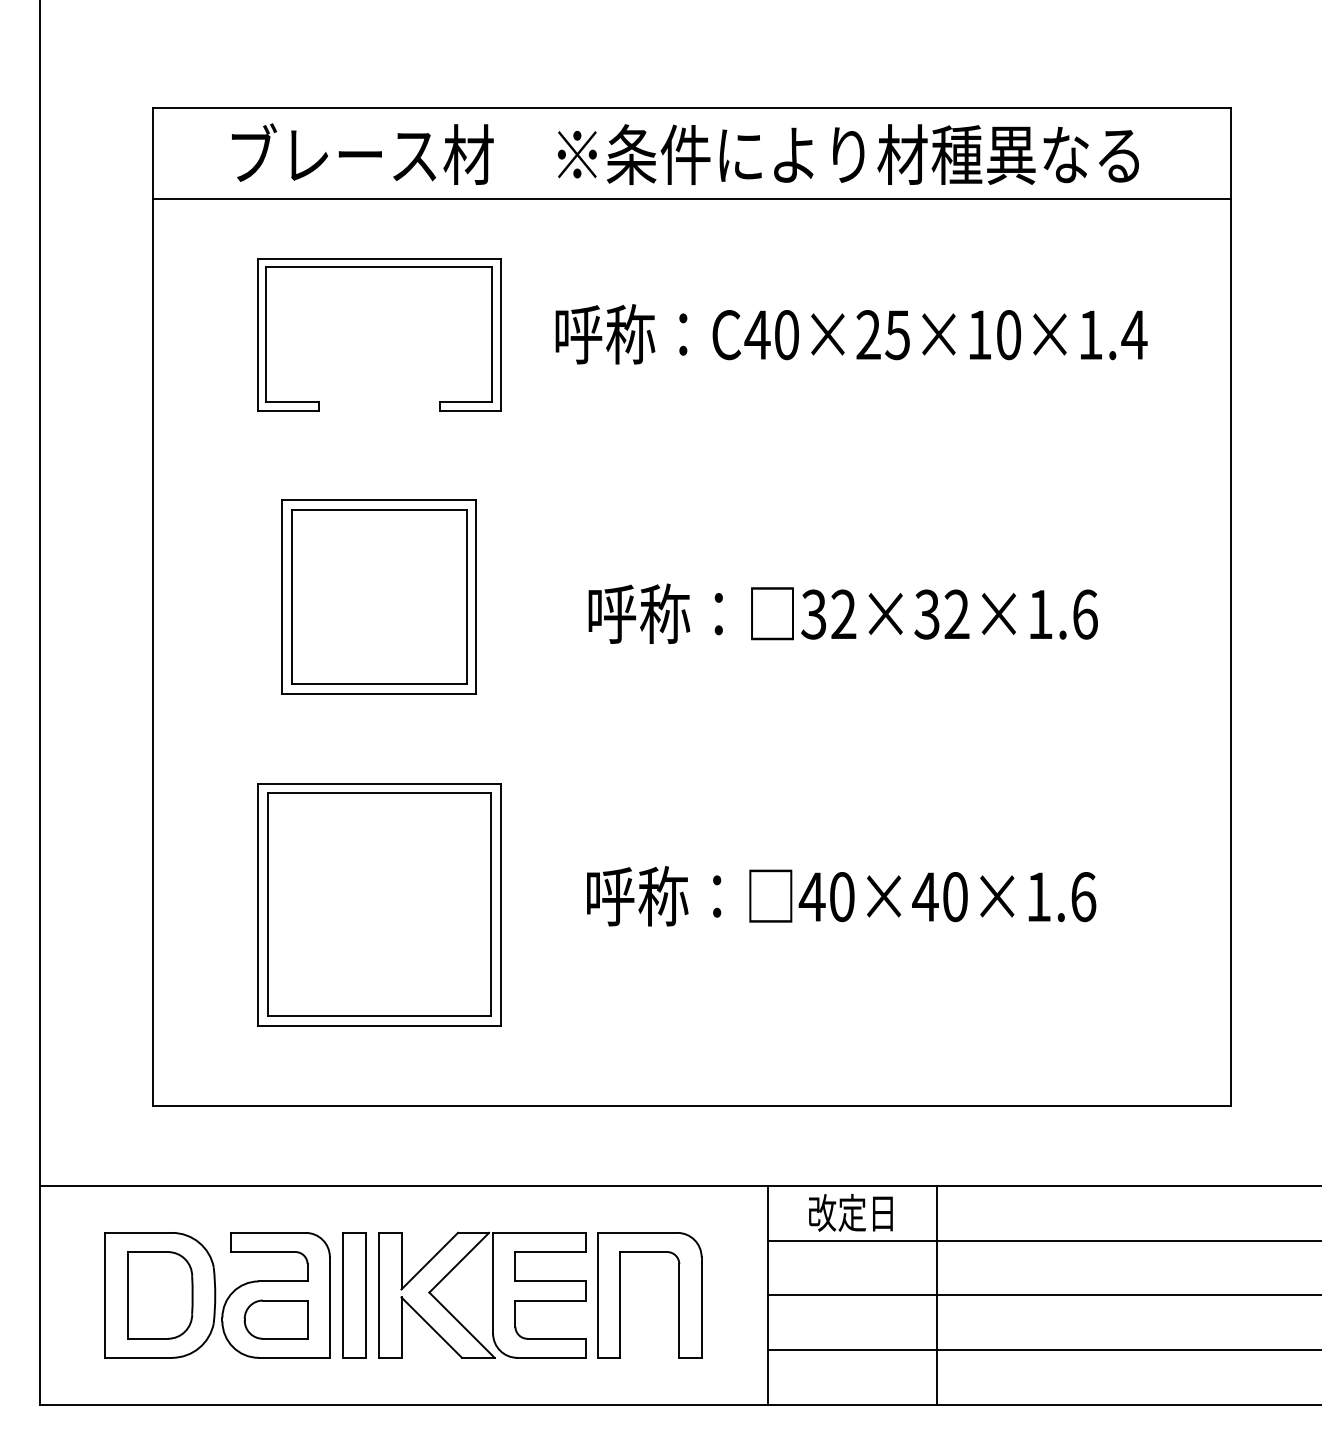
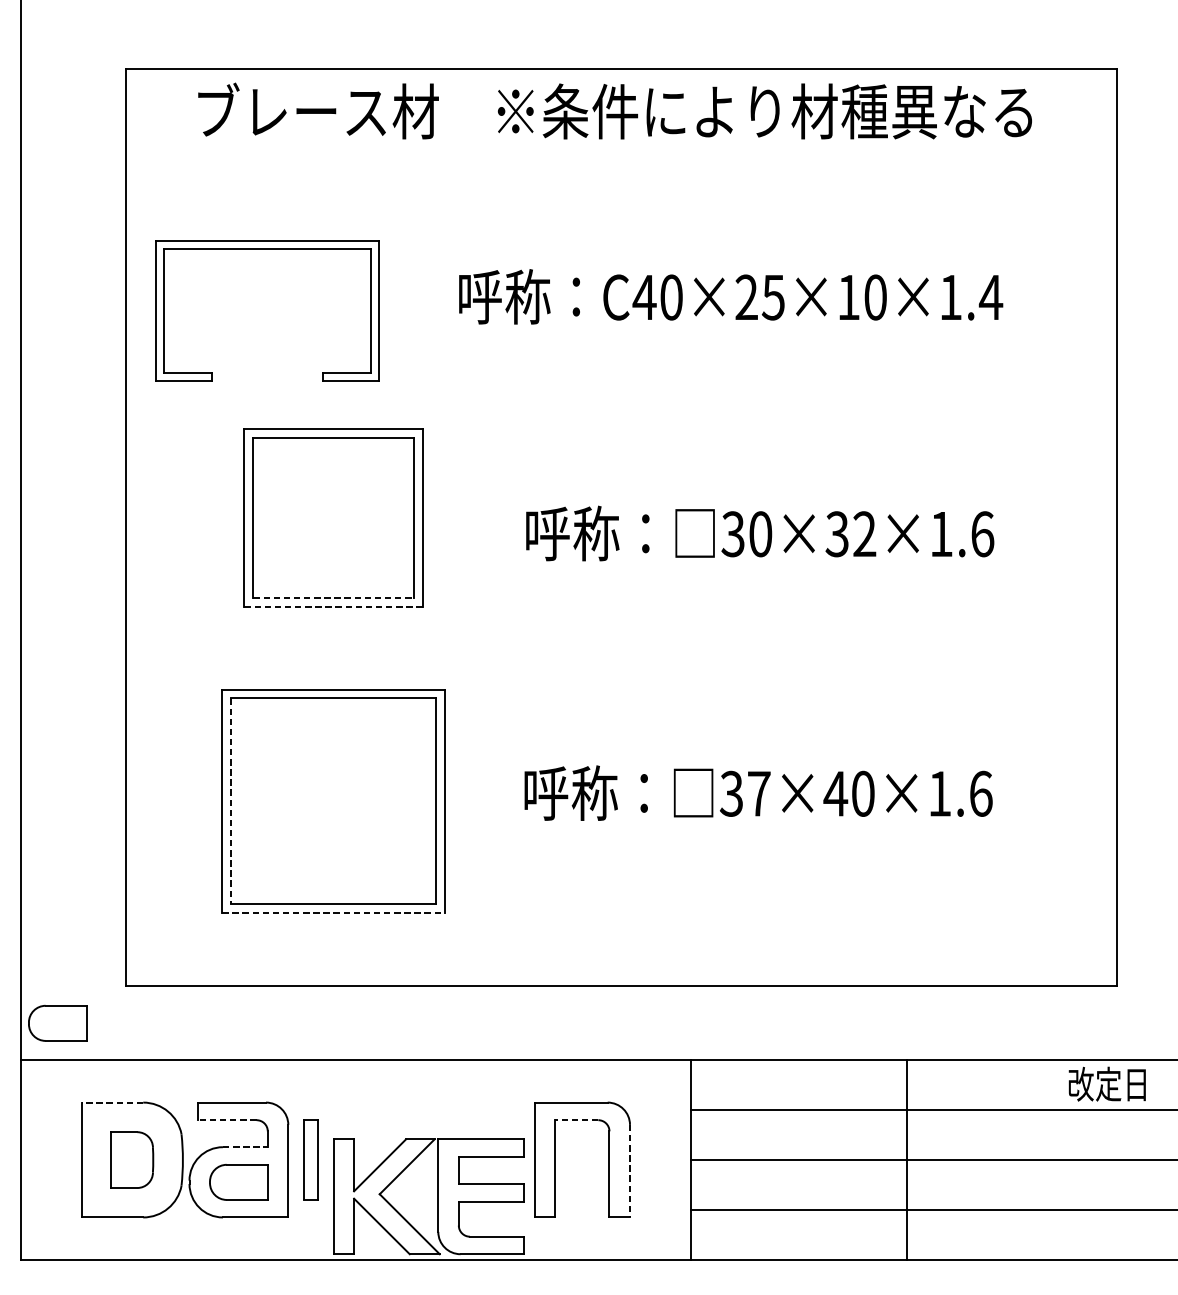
line: (691, 199) -> (620, 152), removed
part: (379, 267) -> (267, 249), moved
text: (851, 334) -> (730, 297), moved
text: (843, 614) -> (760, 534), 32×32×1.6 -> 30×32×1.6
line: (379, 684) -> (333, 598), solid -> dashed
line: (379, 694) -> (333, 607), solid -> dashed
text: (826, 897) -> (744, 794), 40×40×1.6 -> 37×40×1.6
line: (267, 904) -> (230, 800), solid -> dashed
line: (379, 1026) -> (333, 912), solid -> dashed
part: (78, 1146) -> (57, 1023), added
text: (850, 1212) -> (1106, 1083), moved
line: (138, 1232) -> (112, 1102), solid -> dashed
line: (262, 1252) -> (226, 1120), solid -> dashed
line: (643, 1252) -> (576, 1120), solid -> dashed
line: (283, 1281) -> (245, 1147), solid -> dashed
part: (492, 1294) -> (437, 1195), moved
part: (160, 1295) -> (132, 1160), size x0.7
part: (354, 1295) -> (310, 1160), size x0.7
line: (937, 1295) -> (907, 1160), moved
line: (701, 1308) -> (629, 1172), solid -> dashed

